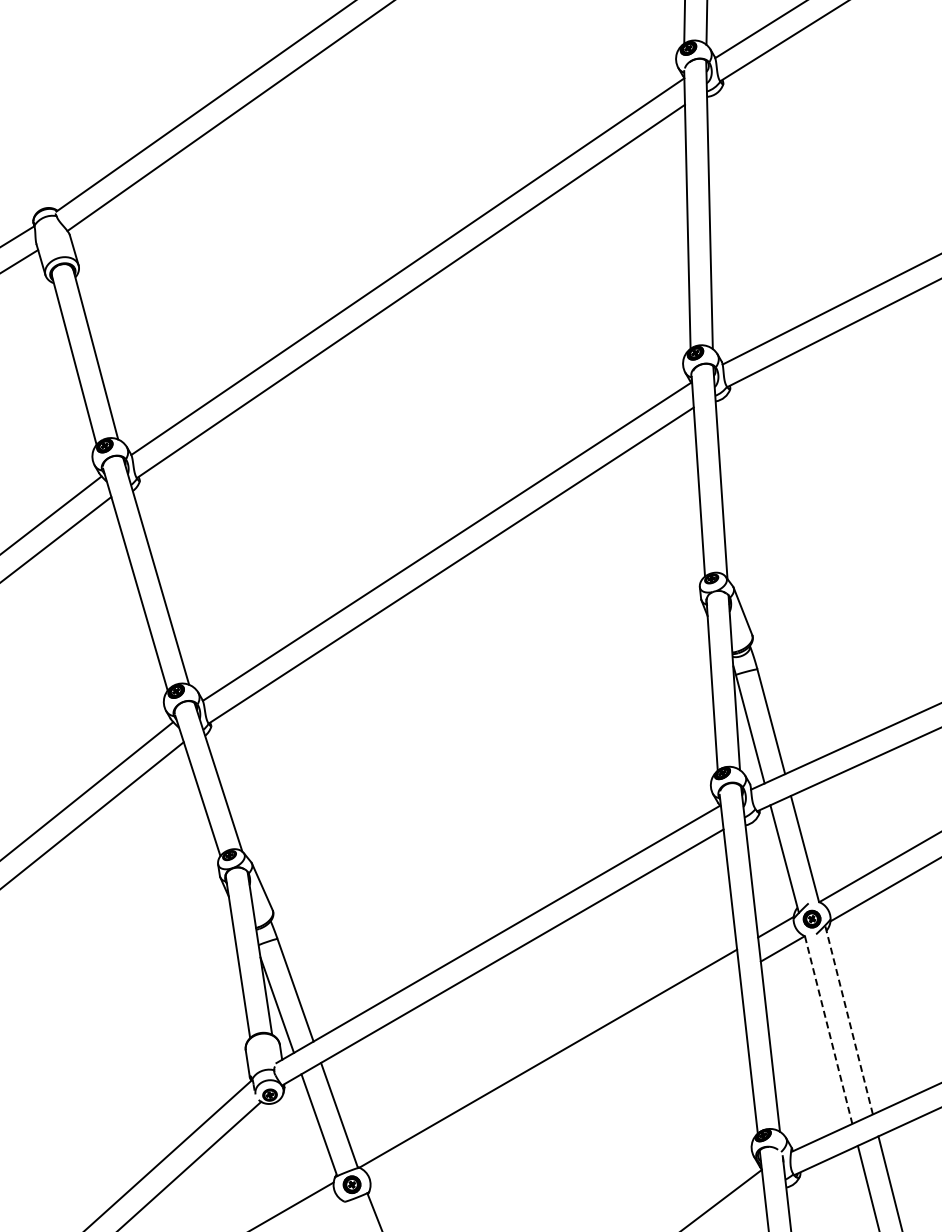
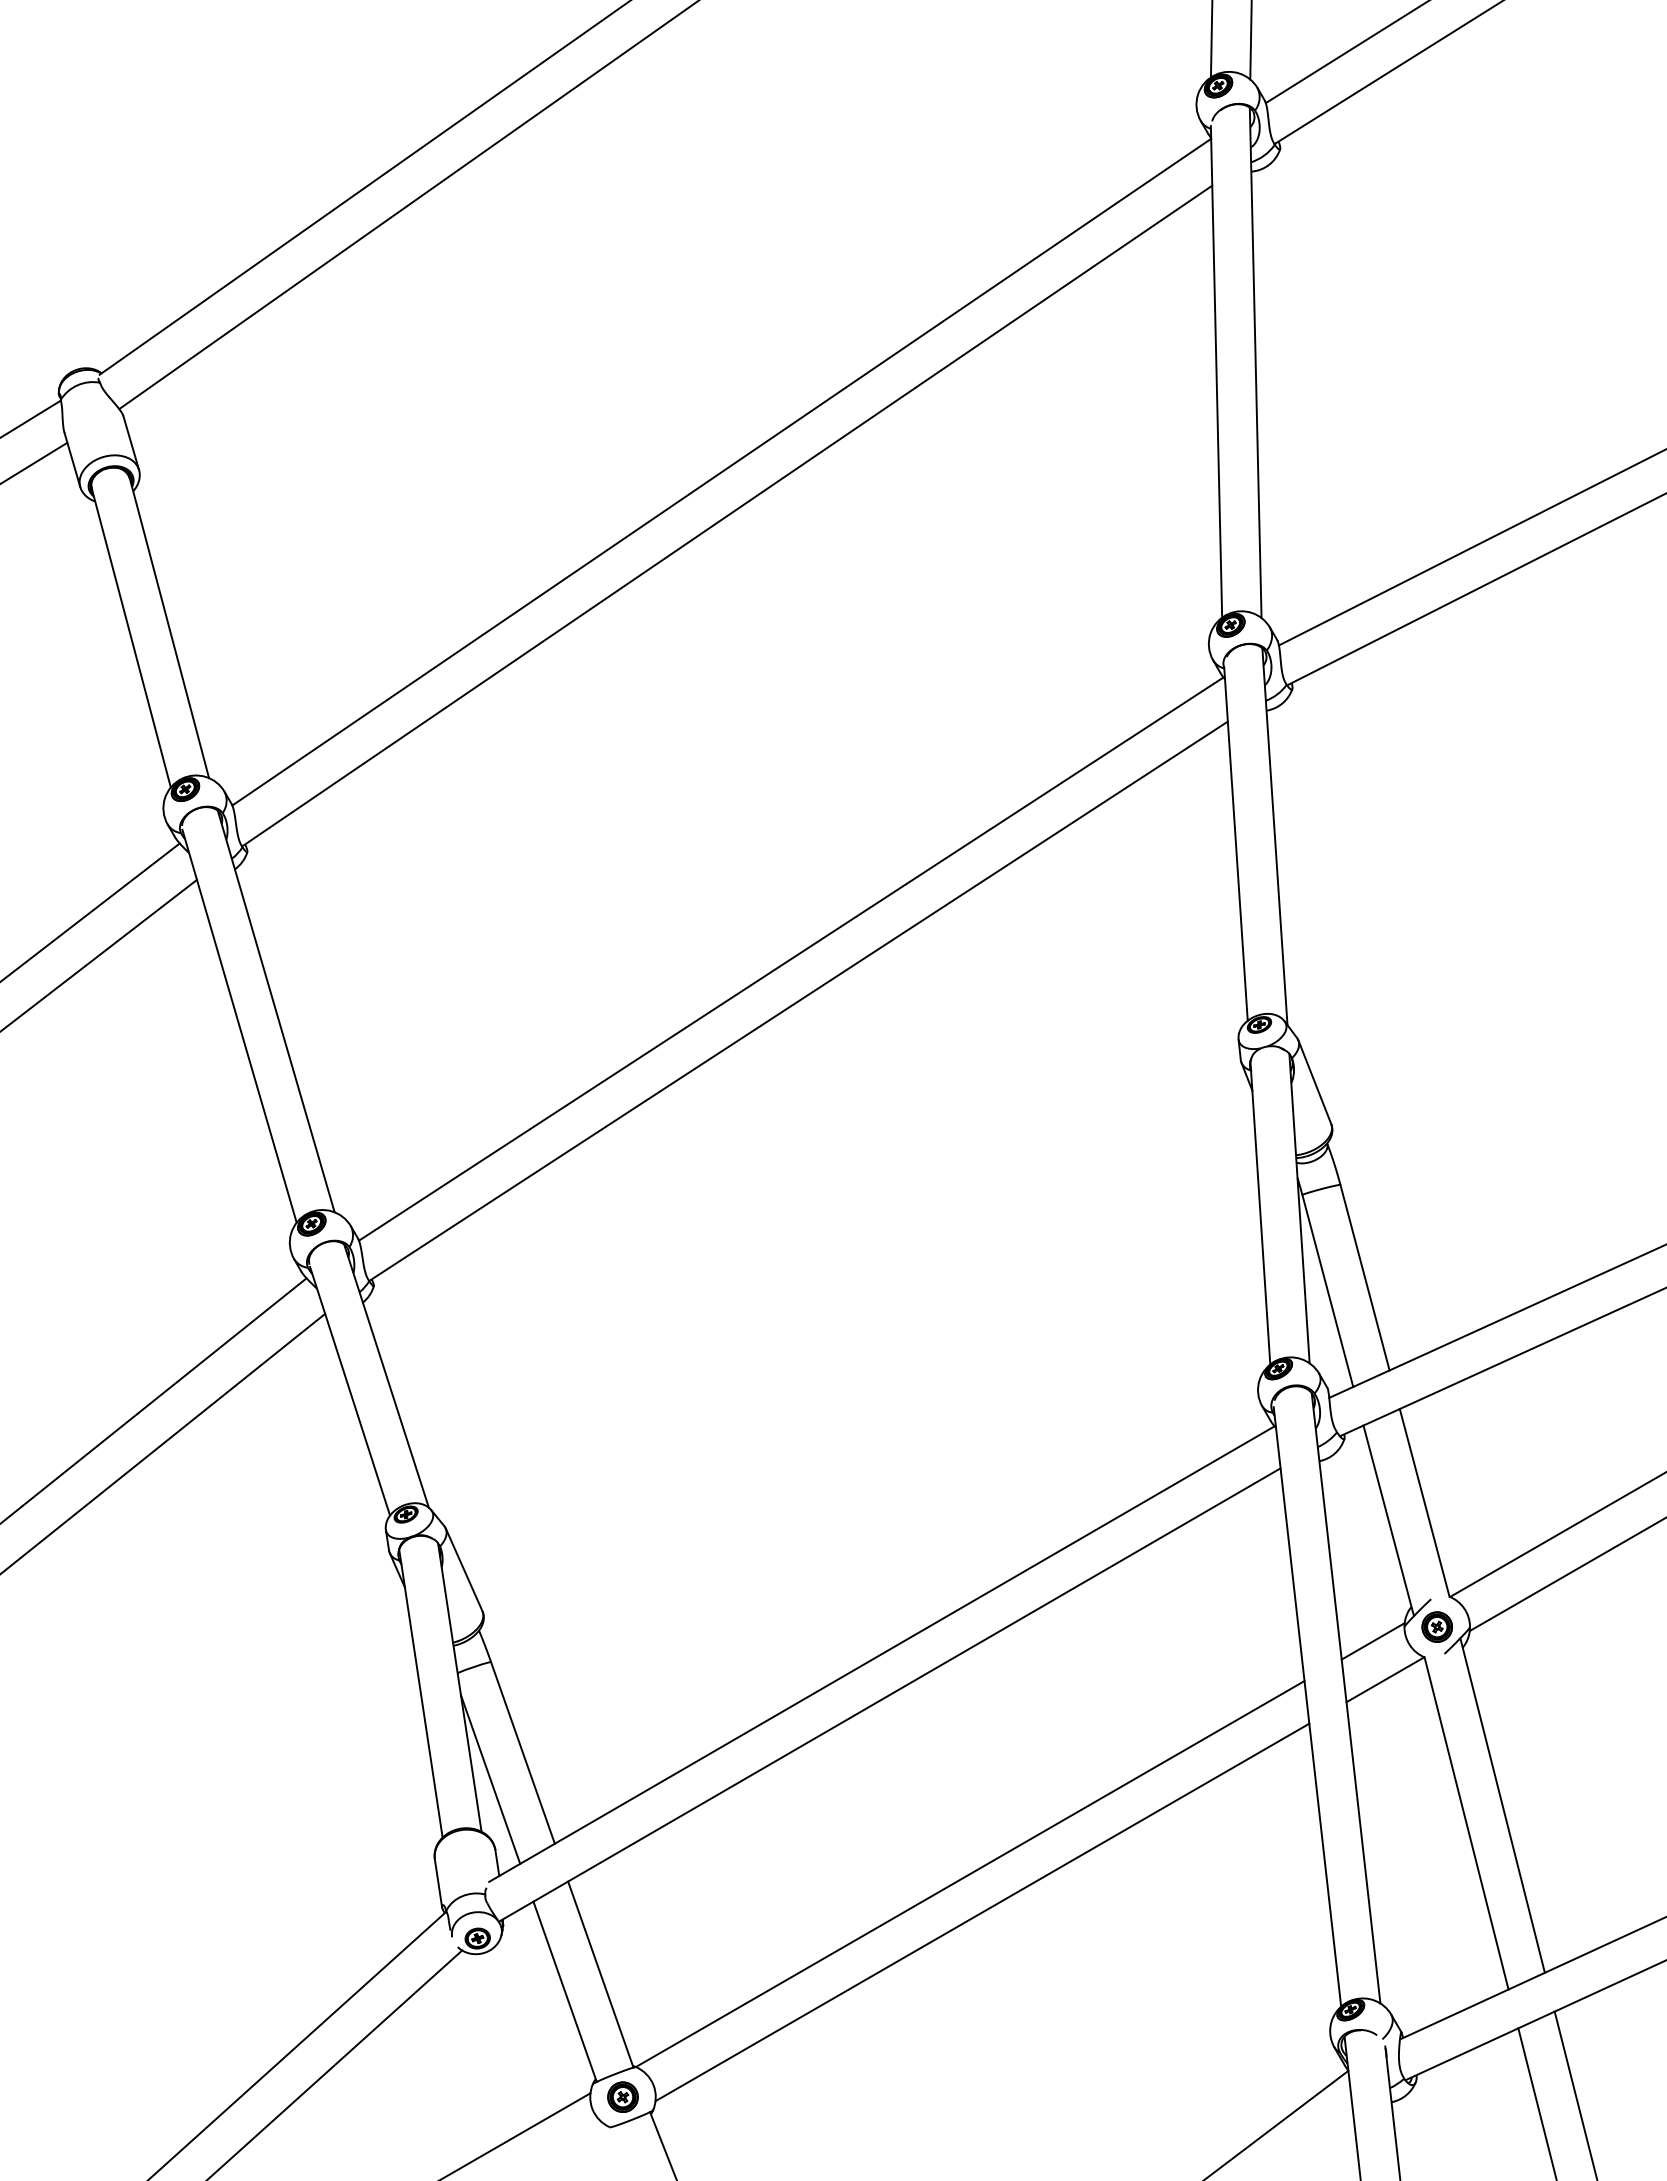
line: (848, 1019) -> (1501, 1804), dashed -> solid
line: (828, 1030) -> (1466, 1824), dashed -> solid
line: (554, 1079) -> (981, 1910), added

